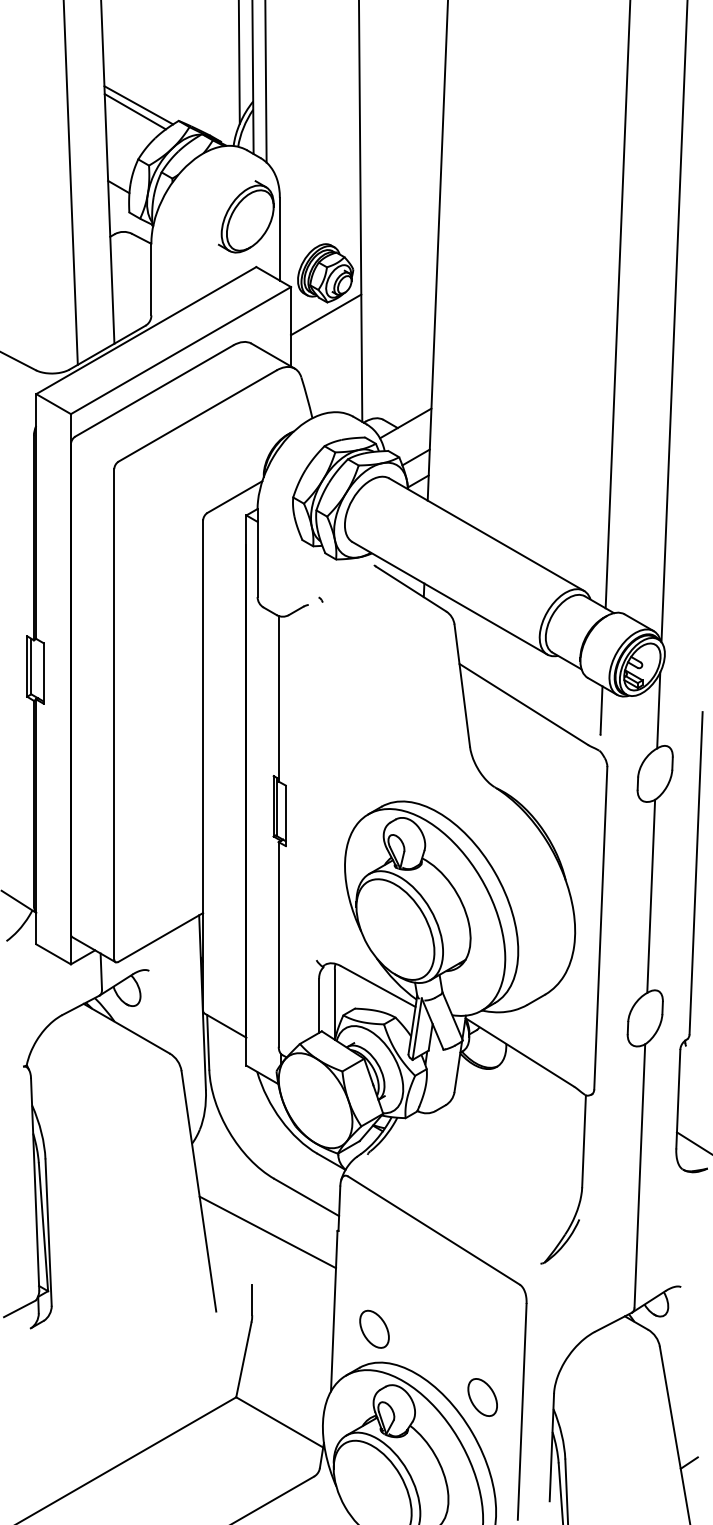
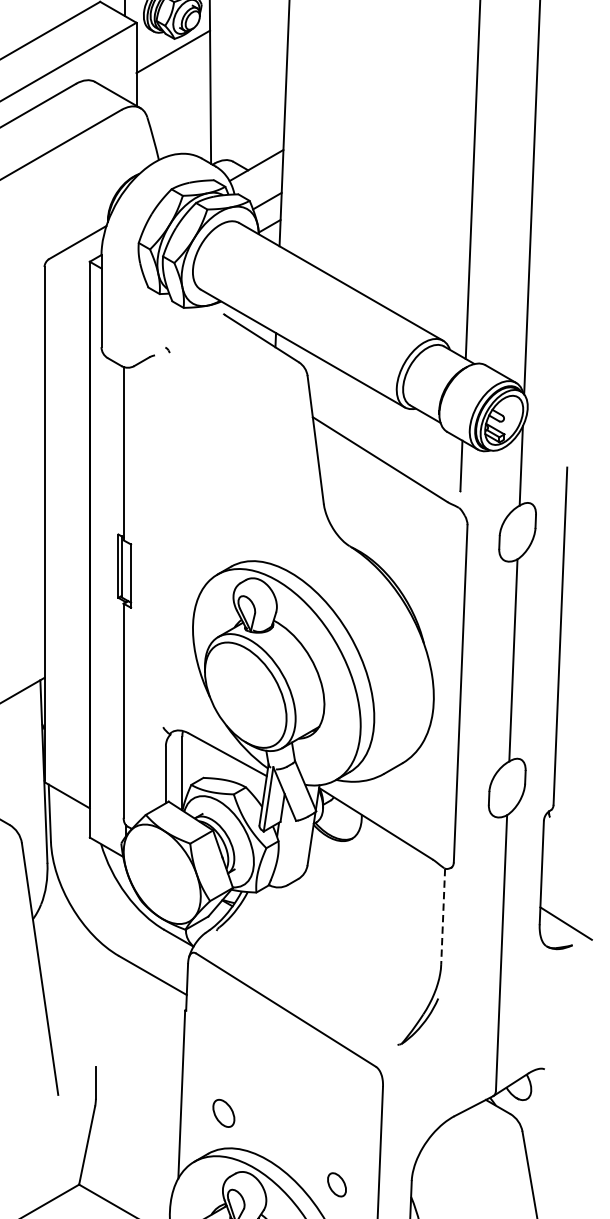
line: (584, 1141) -> (443, 916), solid -> dashed
line: (267, 1232) -> (111, 1012), removed
part: (374, 1328) -> (223, 1112), size x0.7
part: (482, 1397) -> (336, 1184), size x0.6

